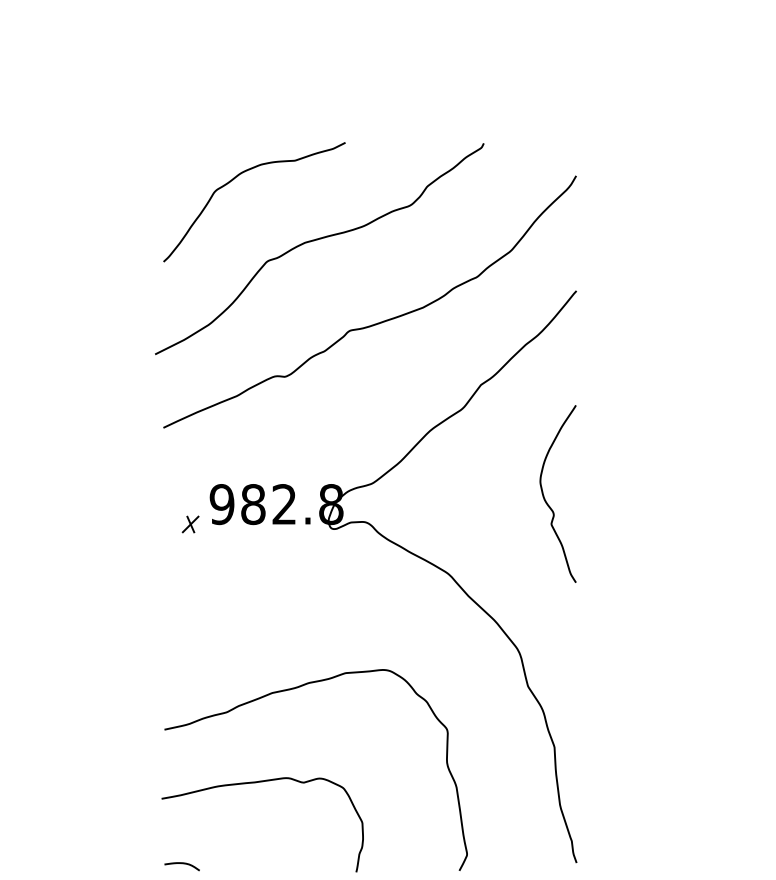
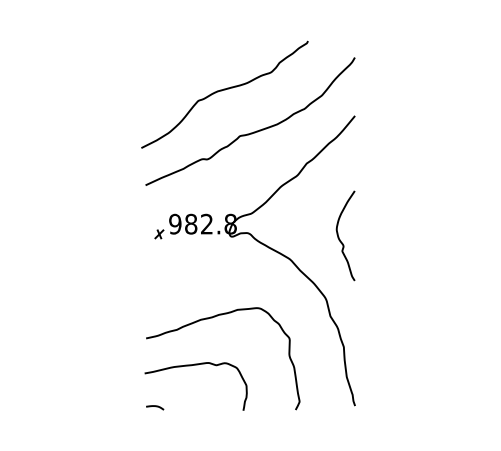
curve: (234, 181) -> (181, 60), removed
curve: (545, 495) -> (339, 236), moved

